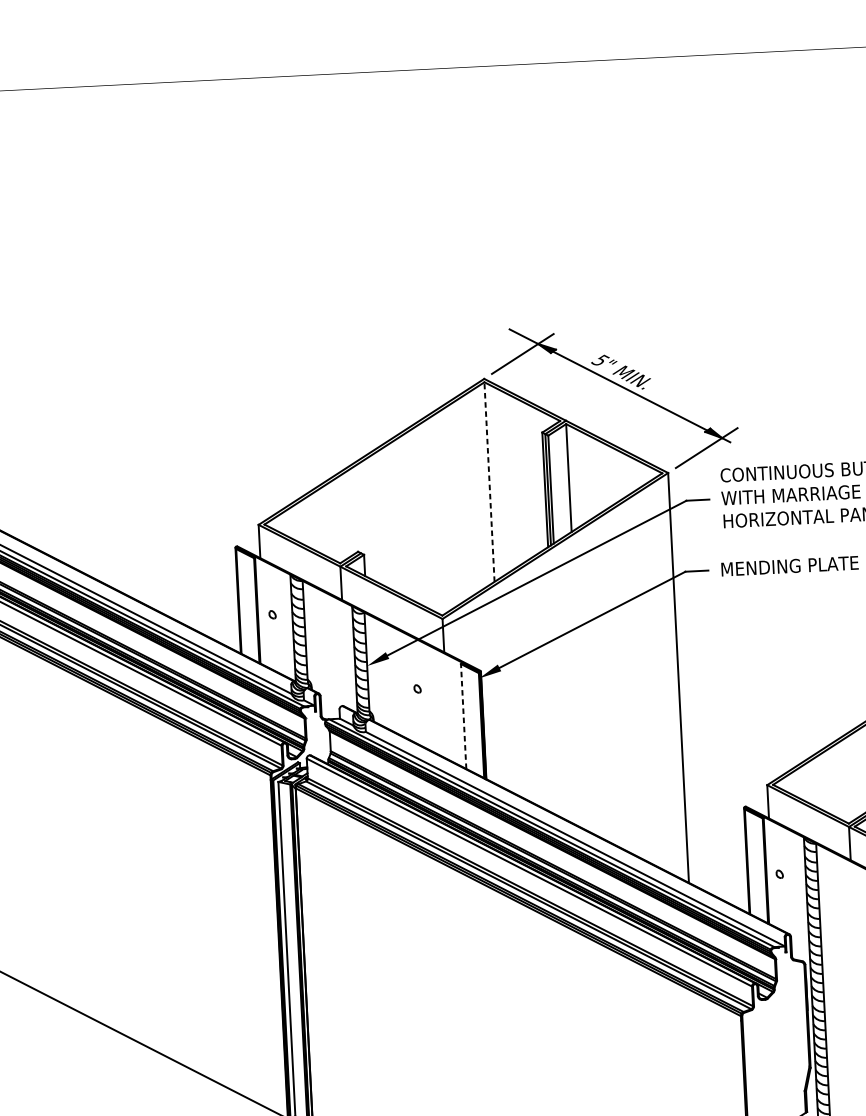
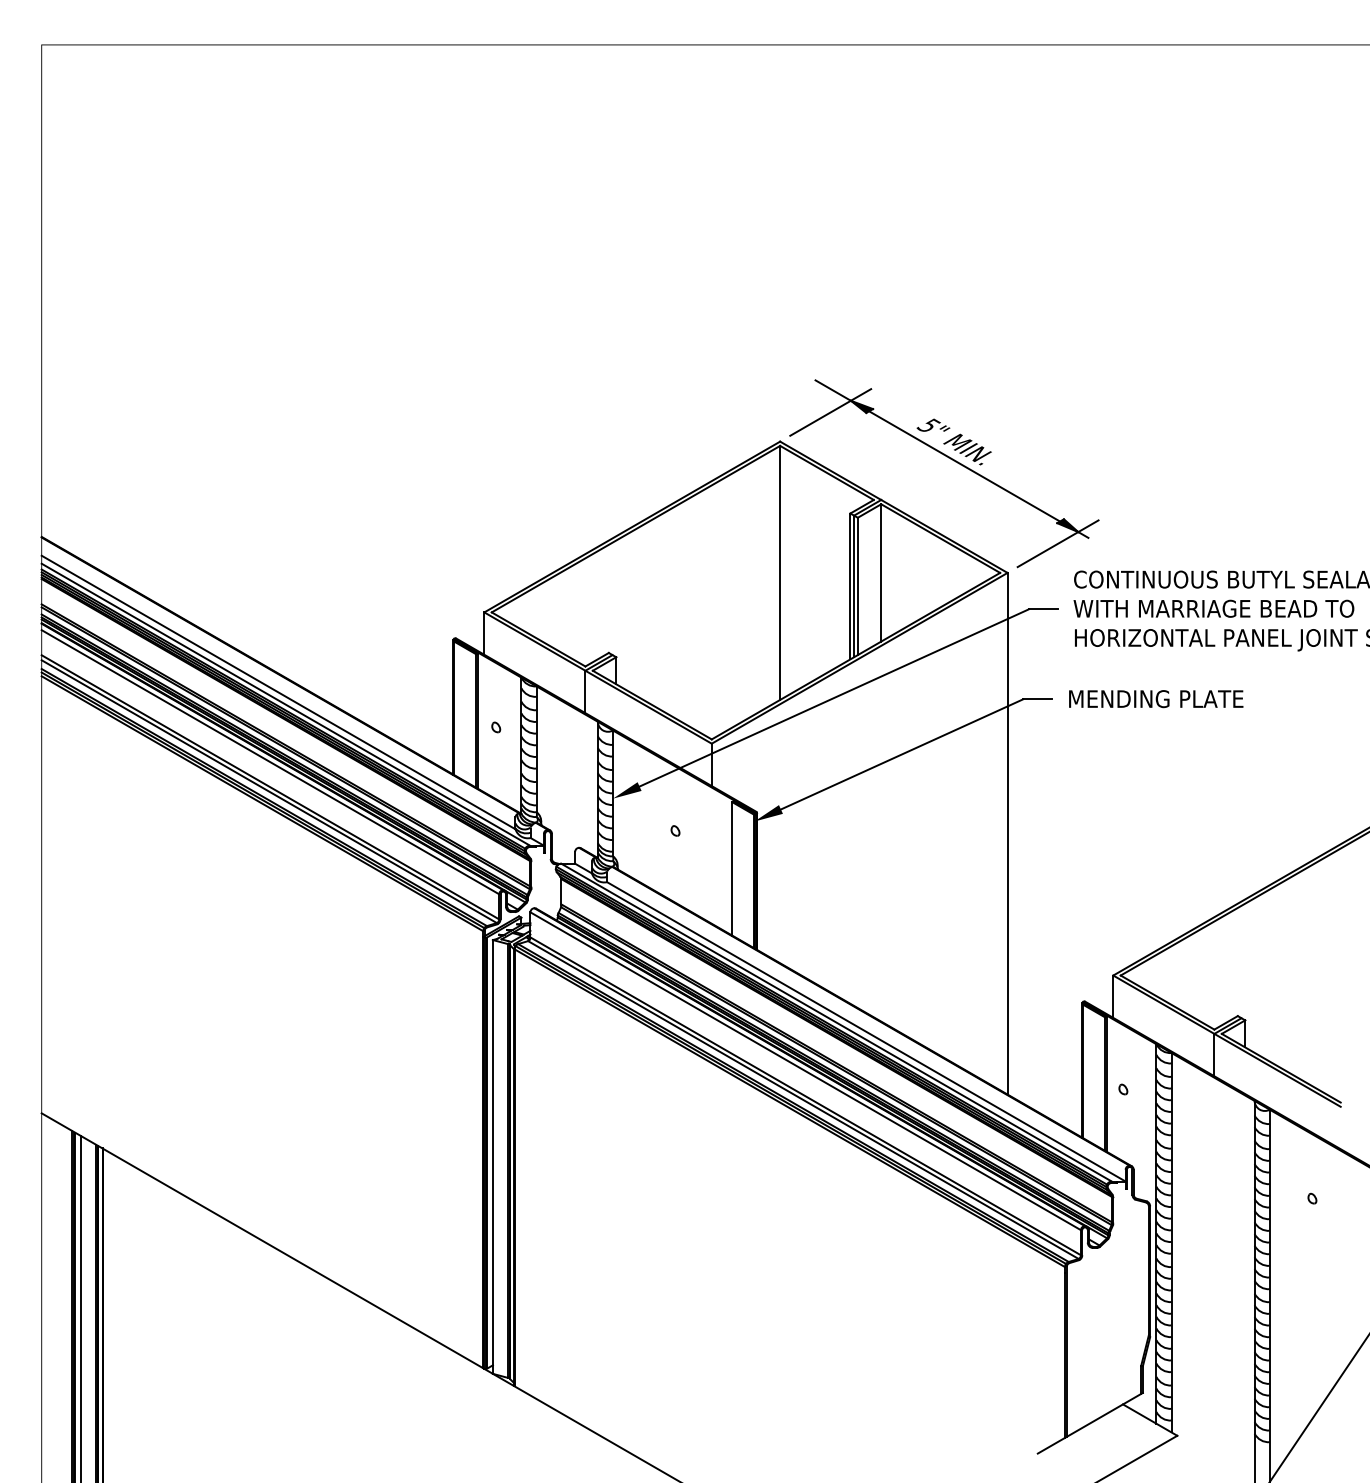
line: (489, 481) -> (780, 572), dashed -> solid
line: (463, 716) -> (732, 868), dashed -> solid

